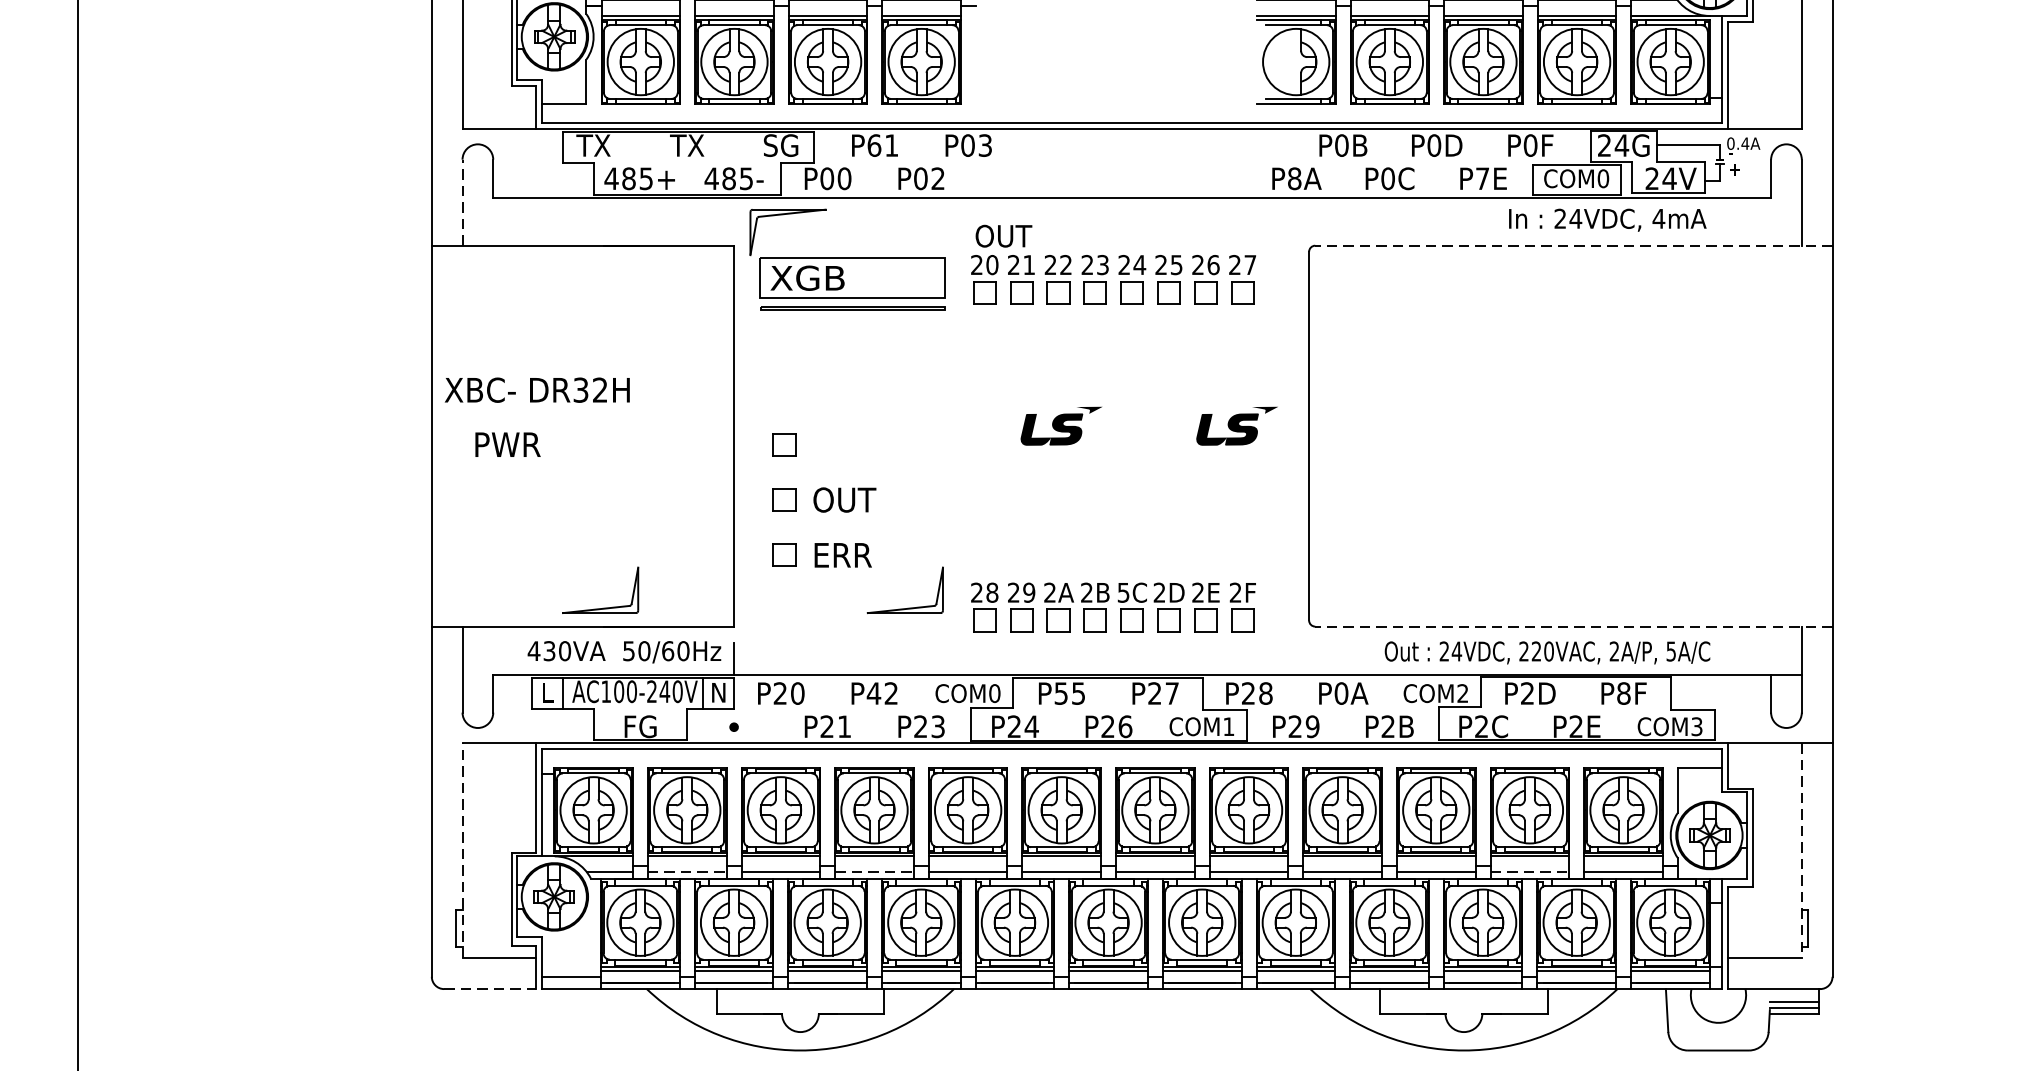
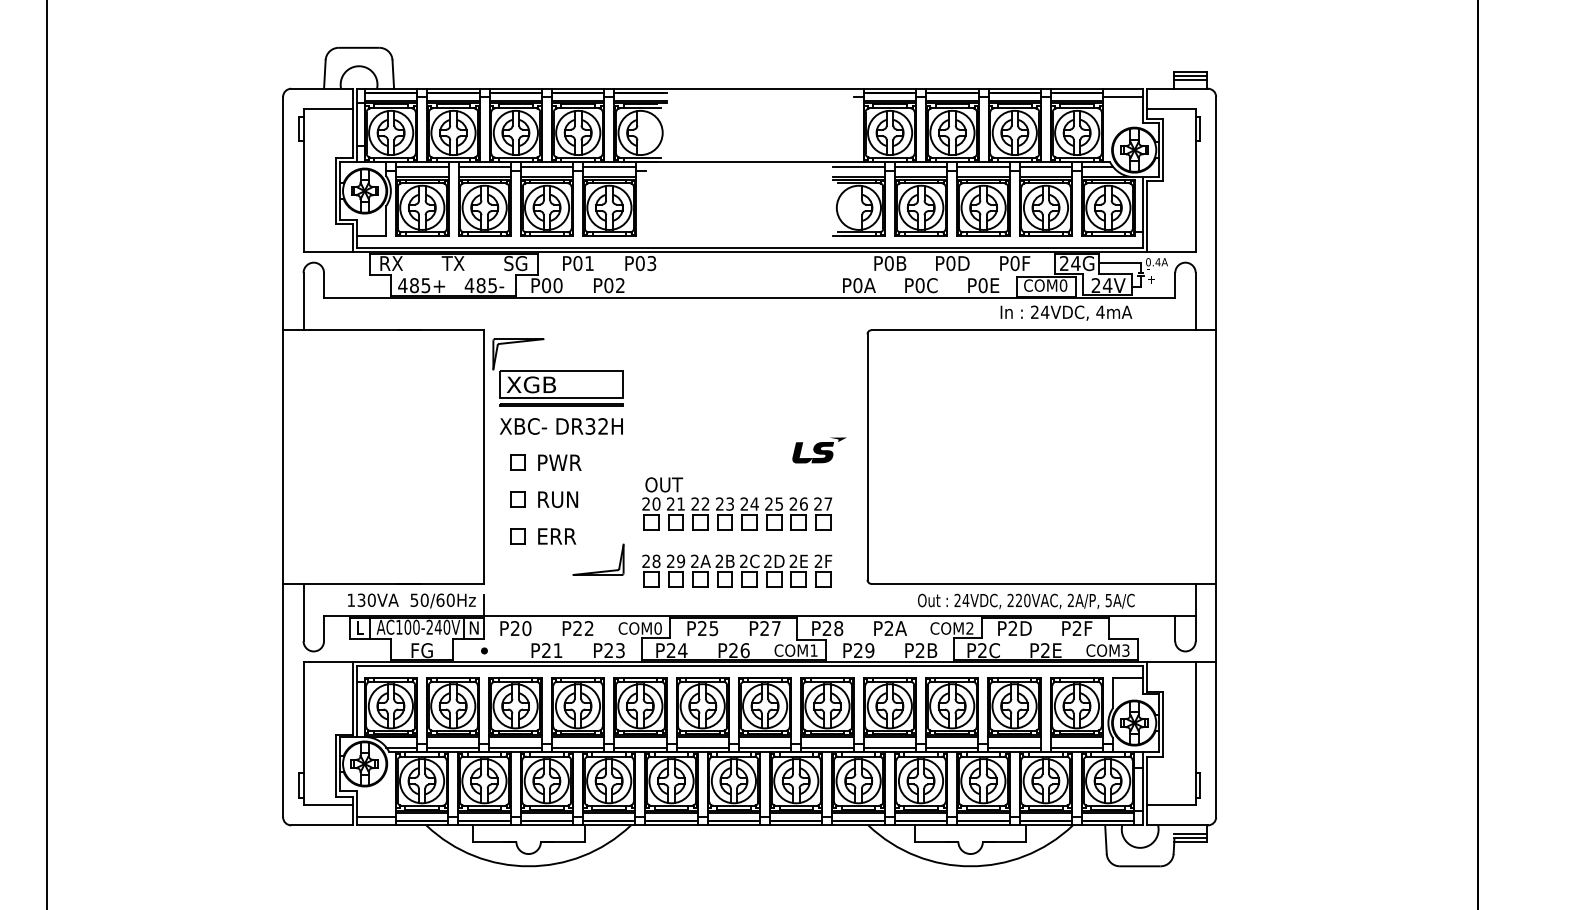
text: (593, 145) -> (390, 263), TX -> RX
text: (873, 145) -> (577, 263), P61 -> P01
text: (1294, 178) -> (857, 285), P8A -> P0A
text: (1481, 178) -> (982, 285), P7E -> P0E
line: (462, 202) -> (303, 301), dashed -> solid
line: (1573, 246) -> (1043, 330), dashed -> solid
part: (846, 259) -> (557, 372), moved
part: (1113, 264) -> (737, 503), moved
text: (537, 390) -> (561, 426), moved
part: (1061, 426) -> (702, 450), removed
text: (507, 444) -> (559, 462), moved
text: (845, 499) -> (558, 499), OUT -> RUN
text: (1122, 592) -> (743, 561), 5C -> 2C
part: (606, 606) -> (399, 570), removed
line: (1573, 625) -> (1043, 583), dashed -> solid
text: (534, 649) -> (351, 599), 430VA -> 130VA
text: (873, 693) -> (577, 628), P42 -> P22
text: (1061, 693) -> (702, 628), P55 -> P25
text: (1340, 693) -> (888, 628), P0A -> P2A
text: (1622, 693) -> (1076, 628), P8F -> P2F
line: (462, 851) -> (303, 733), dashed -> solid
line: (1801, 851) -> (1195, 733), dashed -> solid
line: (687, 872) -> (453, 747), dashed -> solid
line: (875, 872) -> (578, 747), dashed -> solid
line: (1531, 872) -> (1015, 747), dashed -> solid
line: (489, 989) -> (321, 825), dashed -> solid

